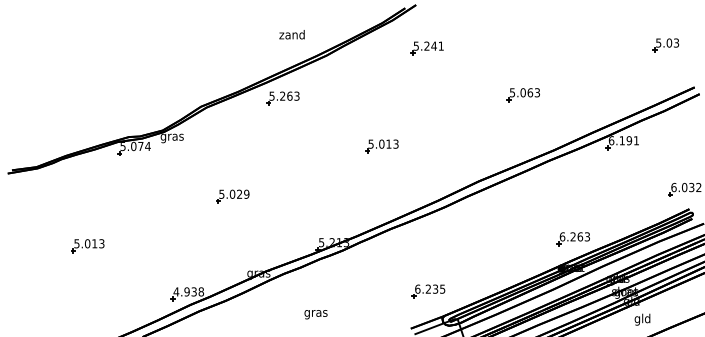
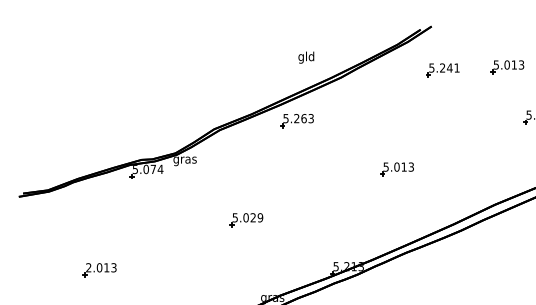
text: (291, 35) -> (305, 57), zand -> gld
part: (490, 45) -> (506, 67), added
text: (76, 243) -> (88, 267), 5.013 -> 2.013

